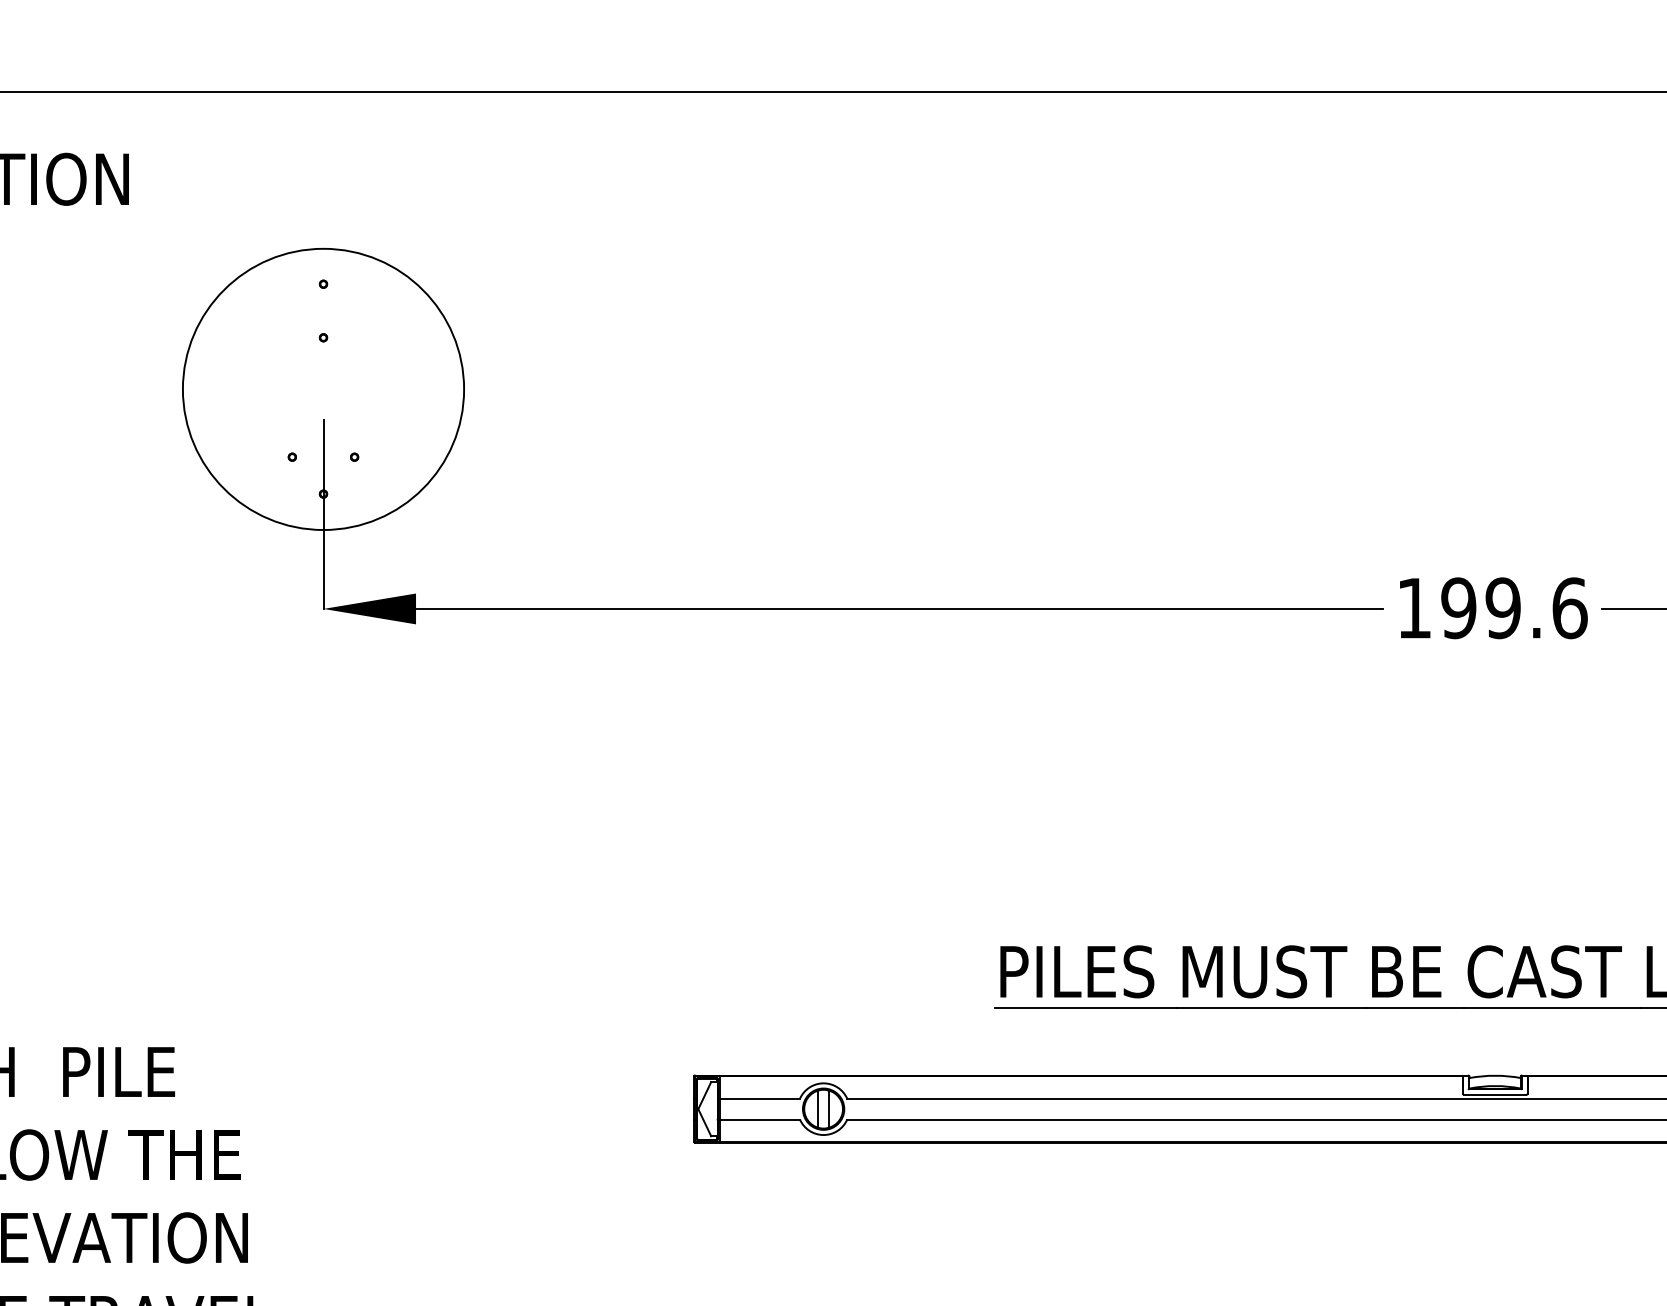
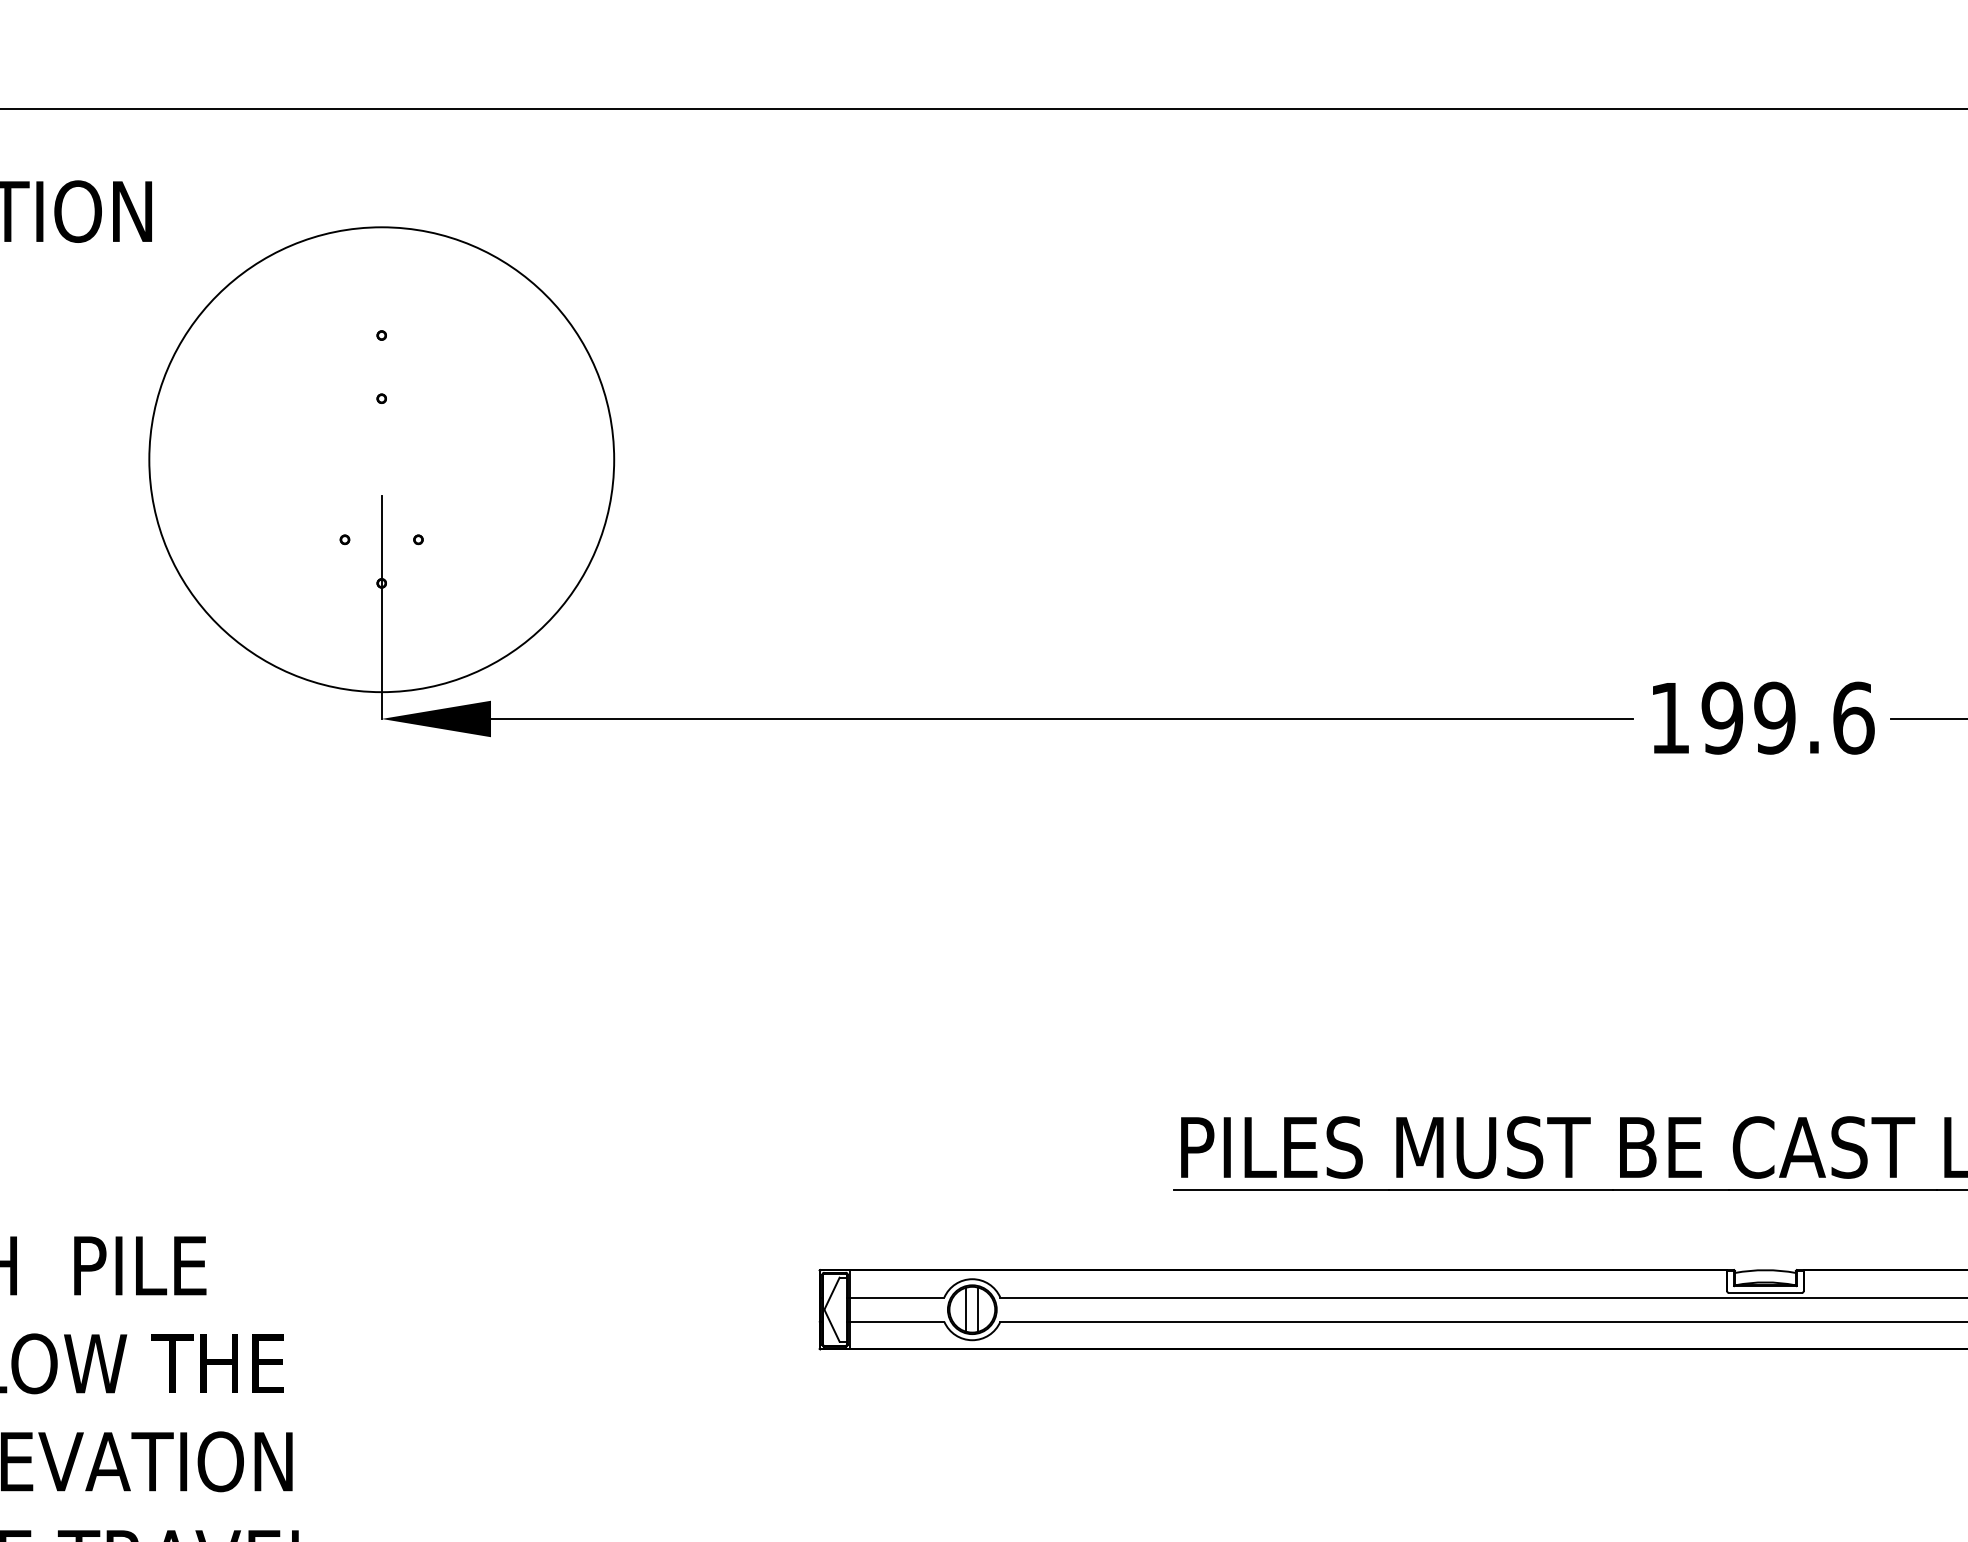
circle: (323, 389) -> (381, 459), size x1.4

